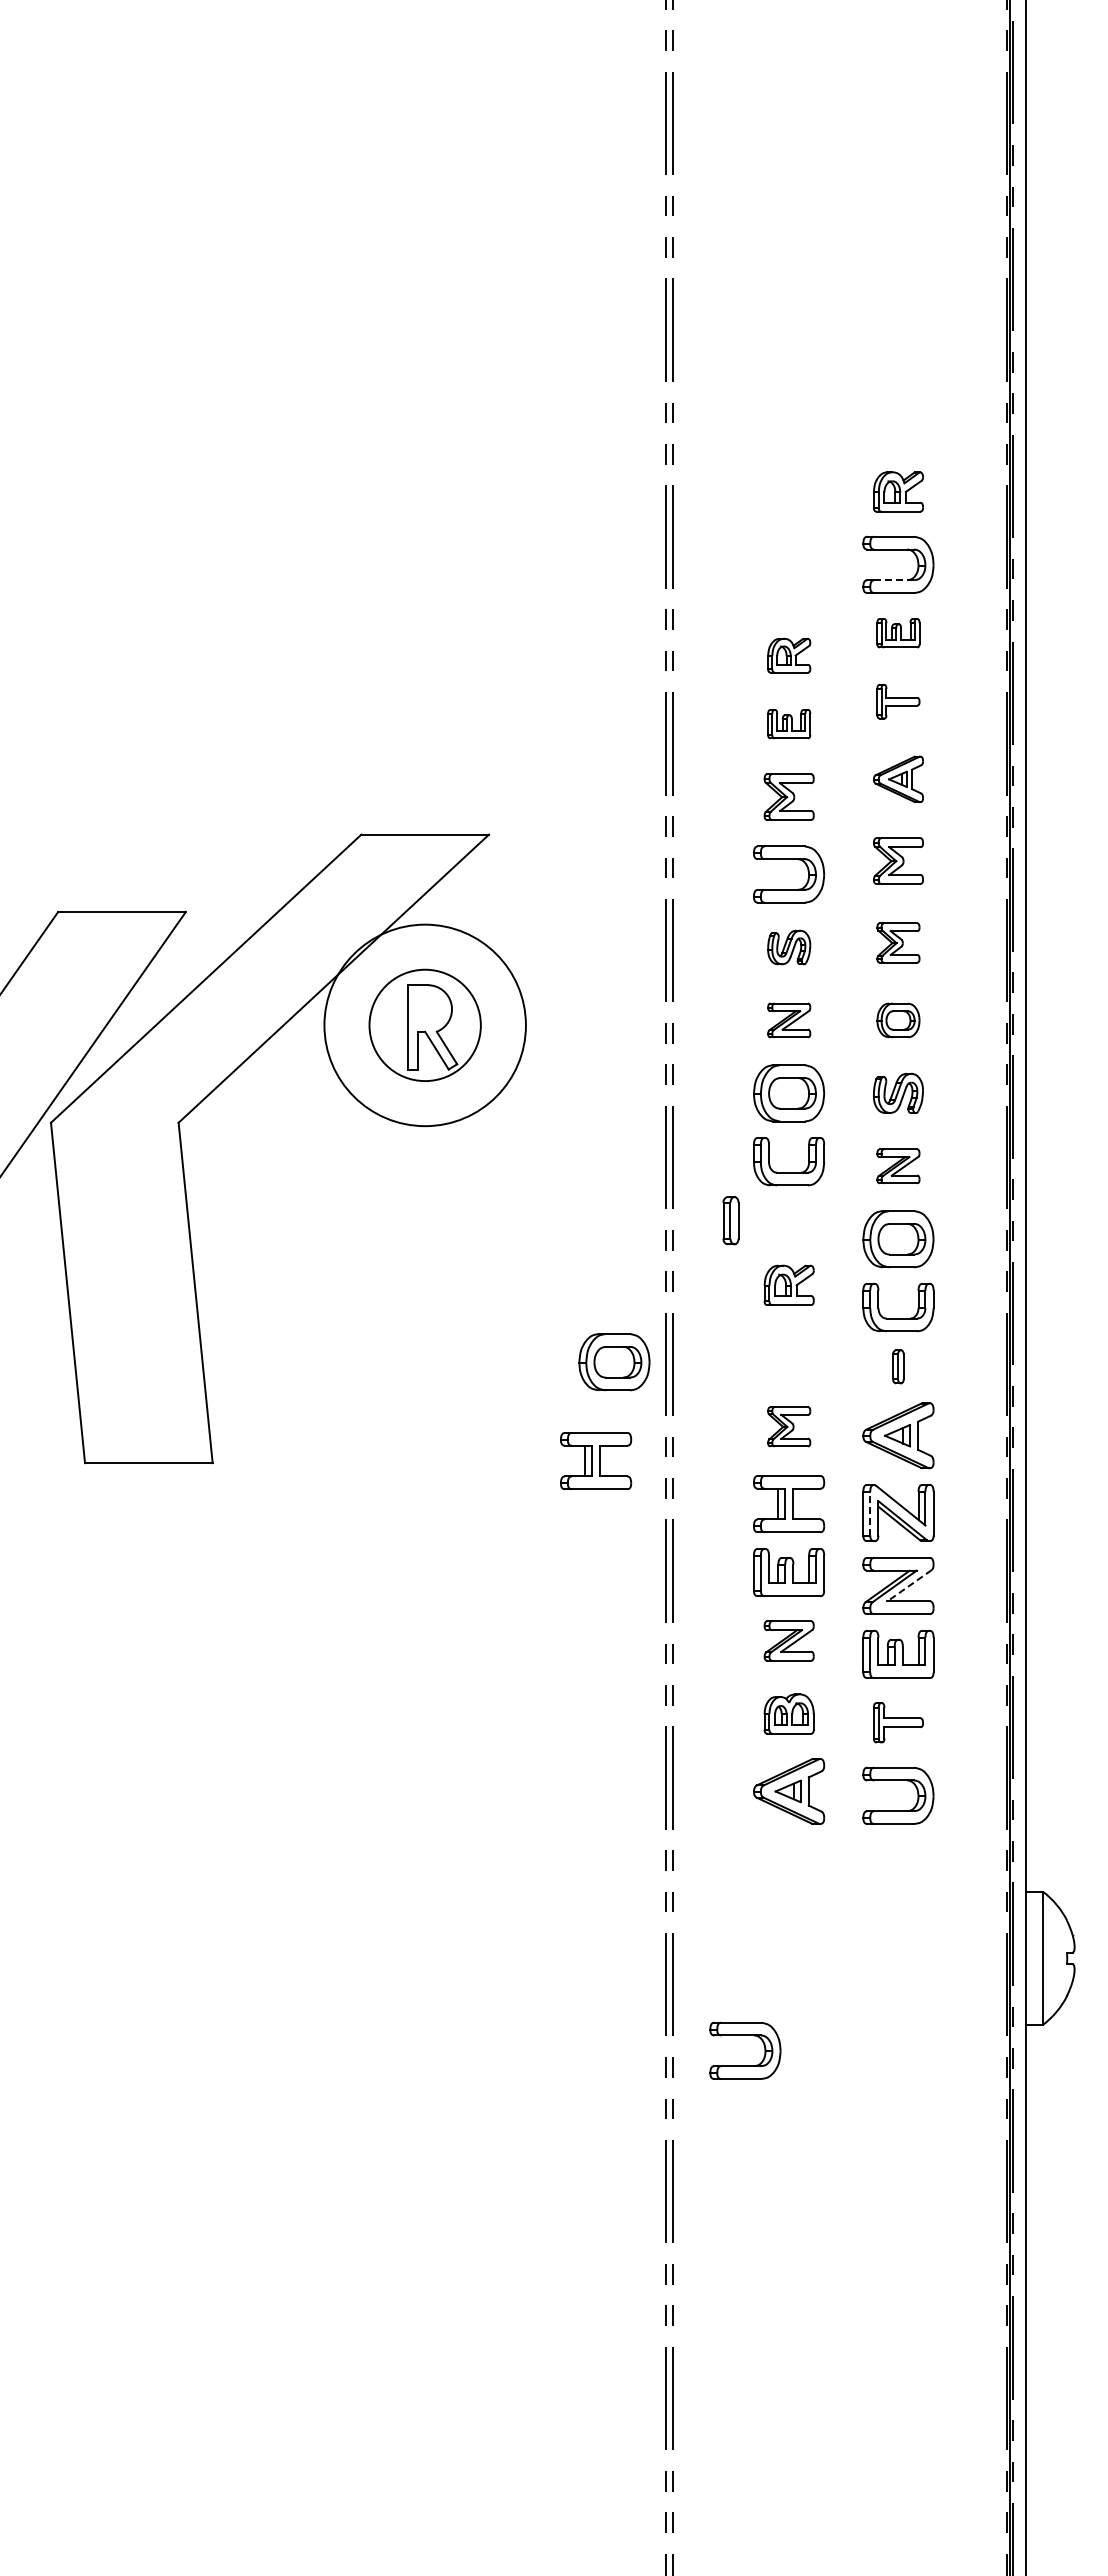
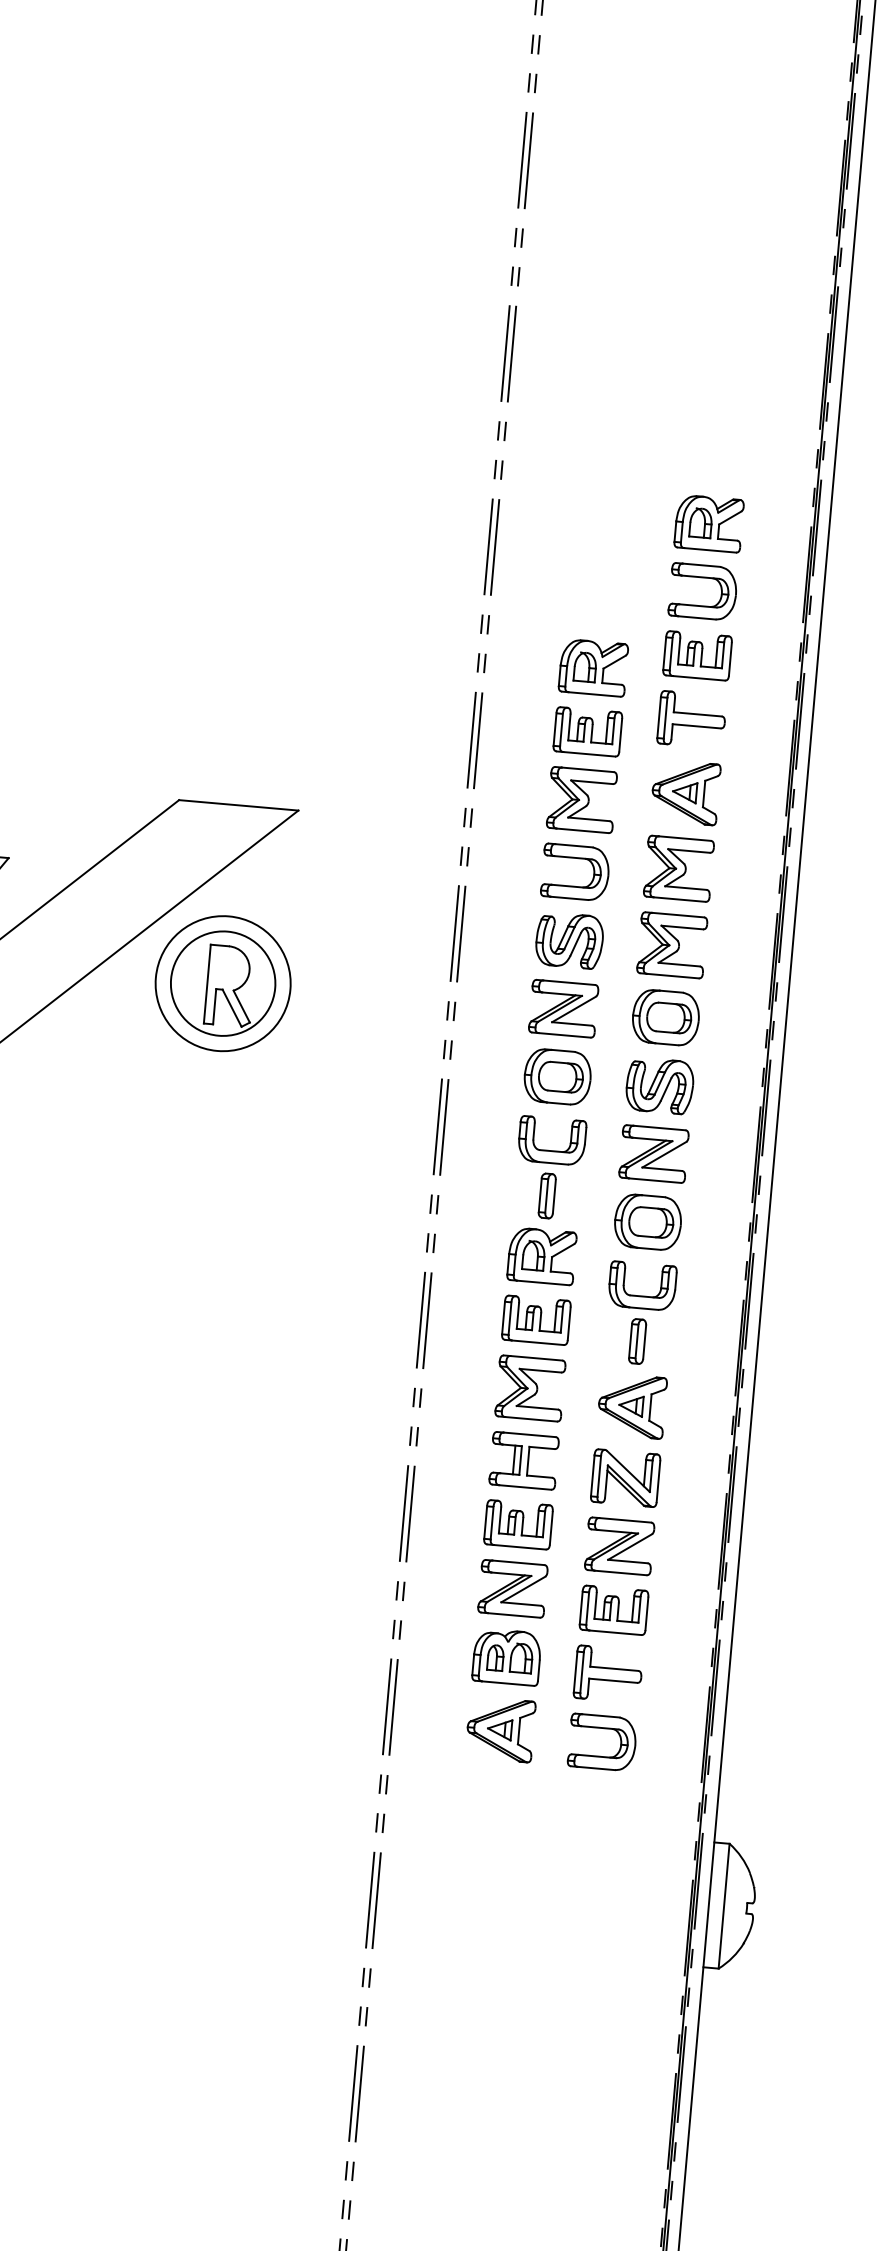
part: (898, 491) -> (709, 523), size x1.43
line: (894, 580) -> (698, 606), dashed -> solid
part: (898, 632) -> (697, 655), size x1.67
part: (789, 655) -> (593, 667), size x1.67
part: (898, 701) -> (692, 719), size x1.67
part: (789, 723) -> (588, 731), size x1.67
part: (898, 779) -> (685, 792), size x1.43
part: (789, 796) -> (582, 799), size x1.43
part: (898, 860) -> (679, 868), size x1.43
part: (898, 942) -> (672, 944), size x1.67
part: (789, 947) -> (570, 940), size x1.67
part: (789, 1020) -> (564, 1008), size x1.67
part: (898, 1020) -> (665, 1017), size x1.67
circle: (425, 1025) -> (223, 983), size x0.71
part: (898, 1093) -> (660, 1086), size x1.43
part: (898, 1166) -> (654, 1154), size x1.67
part: (730, 1220) -> (546, 1195), moved
part: (789, 1285) -> (542, 1256), size x1.43
part: (789, 1353) -> (536, 1320), added
part: (614, 1362) -> (372, 1314), removed
part: (898, 1366) -> (637, 1341), size x1.43
part: (789, 1426) -> (530, 1388), size x1.67
part: (596, 1461) -> (347, 1405), removed
line: (870, 1513) -> (599, 1476), dashed -> solid
line: (909, 1586) -> (629, 1547), dashed -> solid
part: (789, 1640) -> (513, 1588), size x1.43
part: (789, 1713) -> (507, 1656), size x1.43
part: (898, 1722) -> (608, 1673), size x1.43
part: (745, 2035) -> (439, 1954), removed

